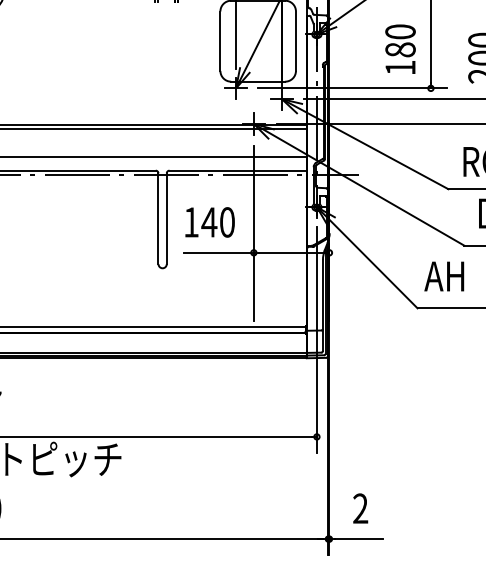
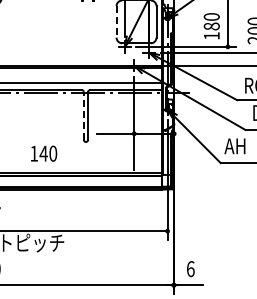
line: (220, 40) -> (116, 21), solid -> dashed
line: (157, 218) -> (83, 115), solid -> dashed
text: (210, 221) -> (44, 153), moved
text: (360, 509) -> (190, 269), 2 -> 6

